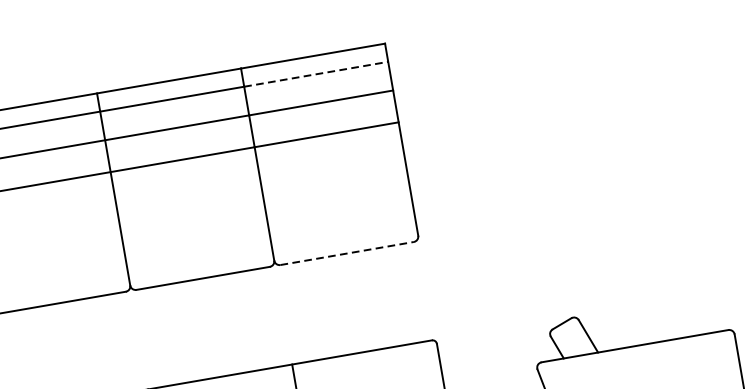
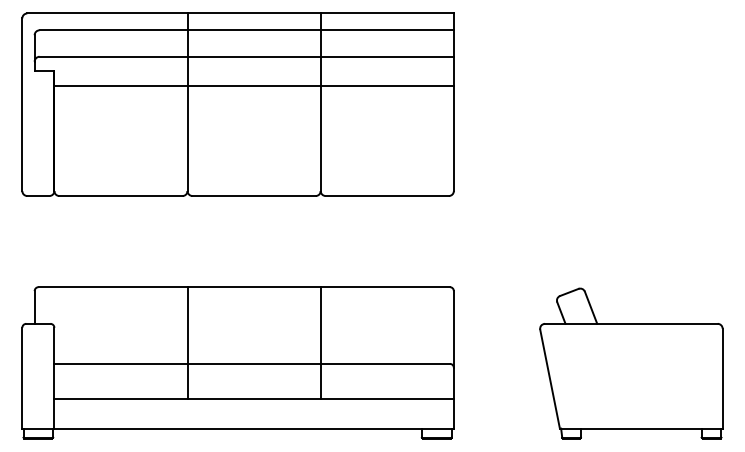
line: (316, 74) -> (387, 30), dashed -> solid
line: (347, 254) -> (387, 196), dashed -> solid

